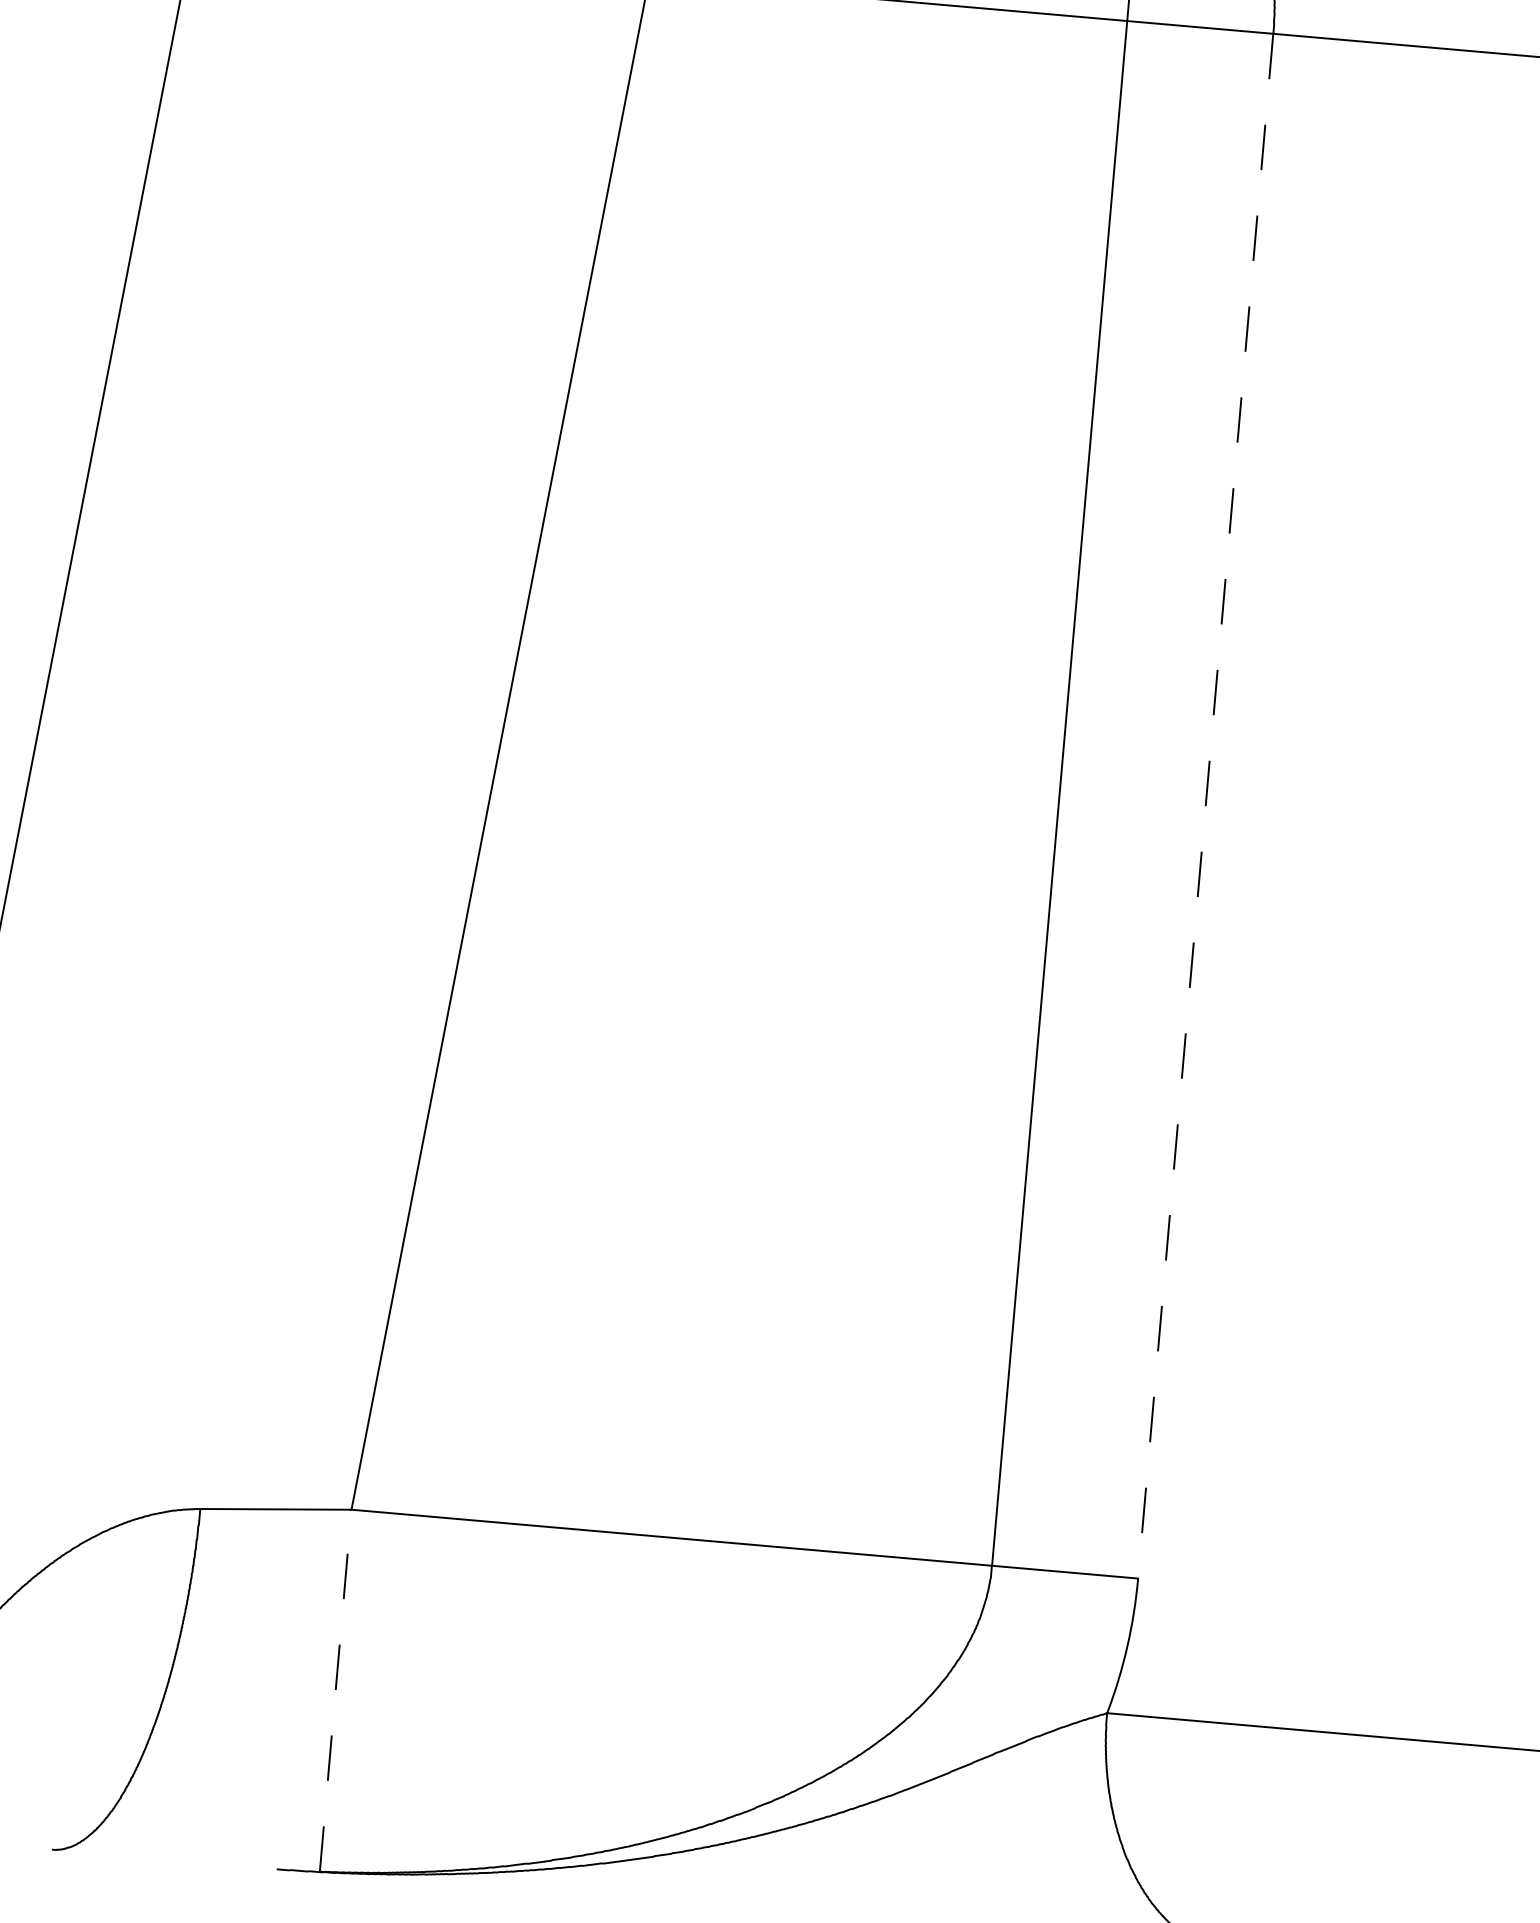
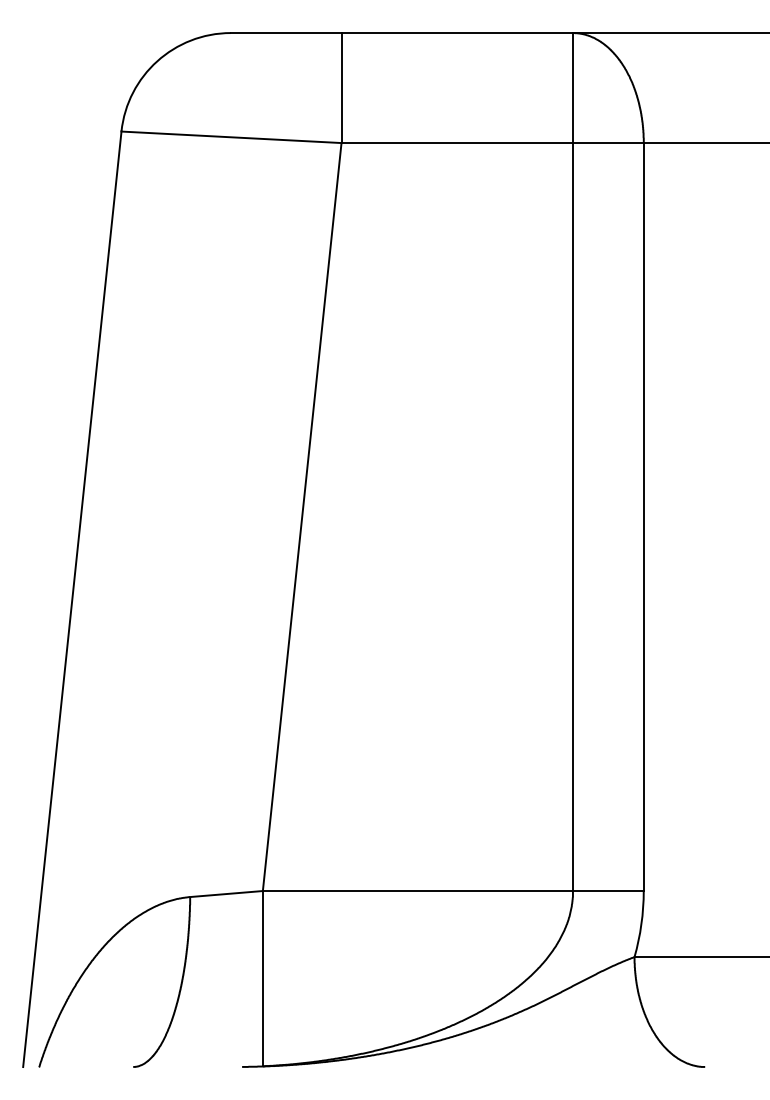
line: (1205, 807) -> (643, 517), dashed -> solid
line: (334, 1690) -> (262, 978), dashed -> solid

